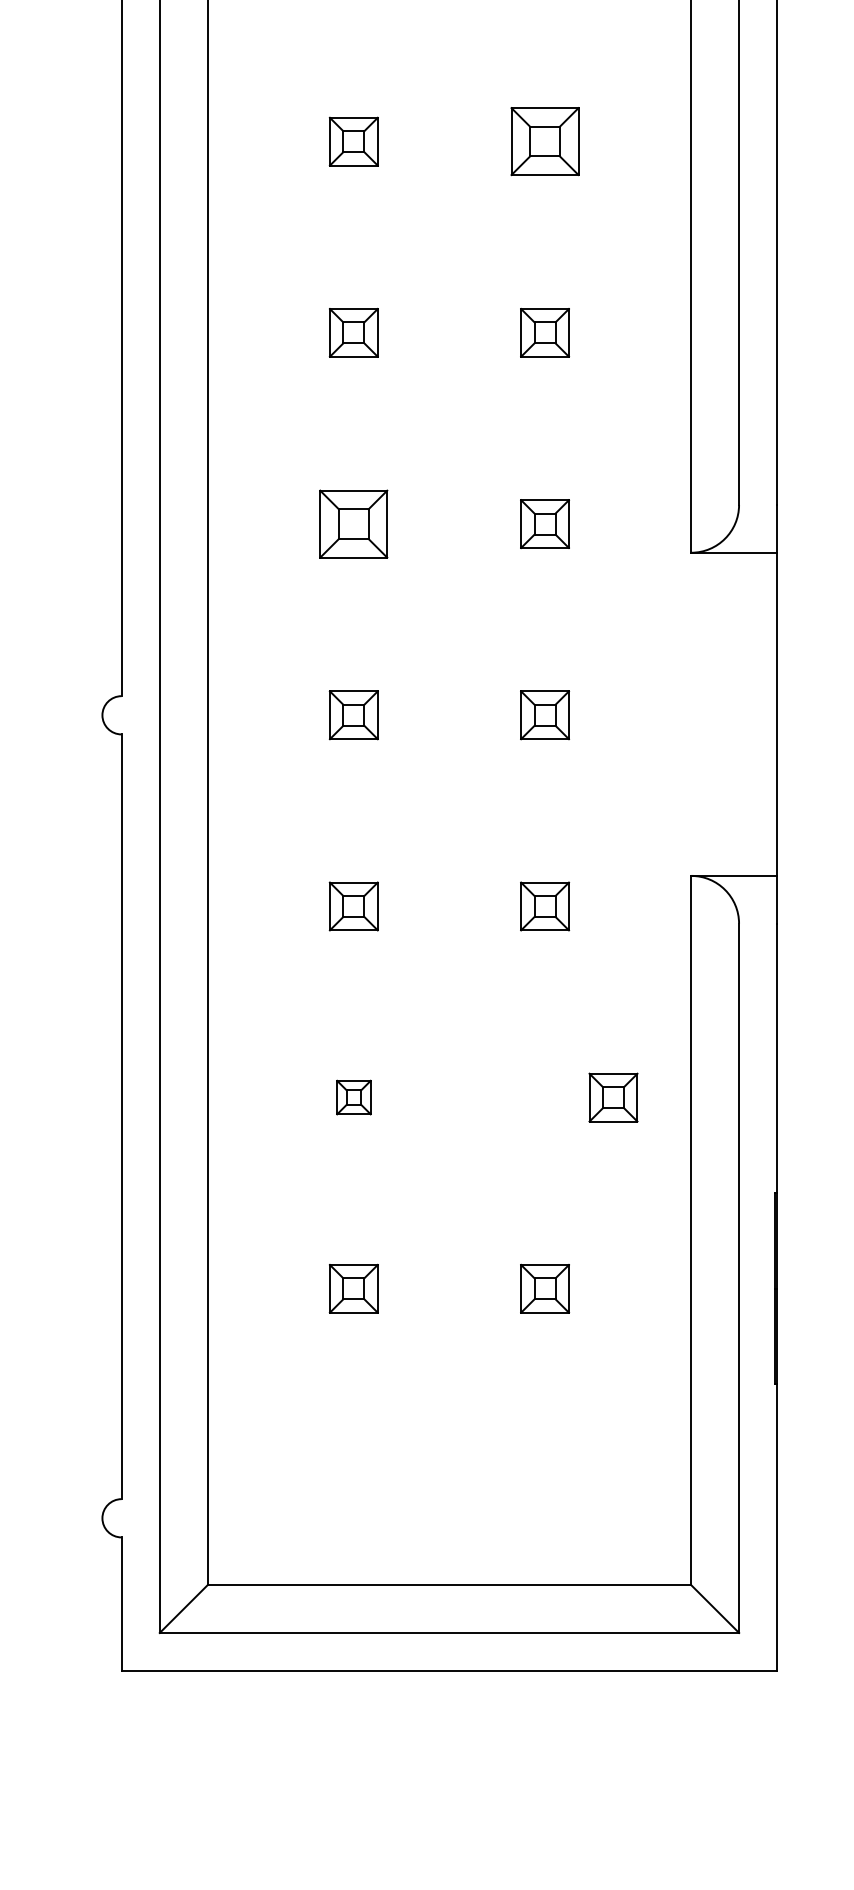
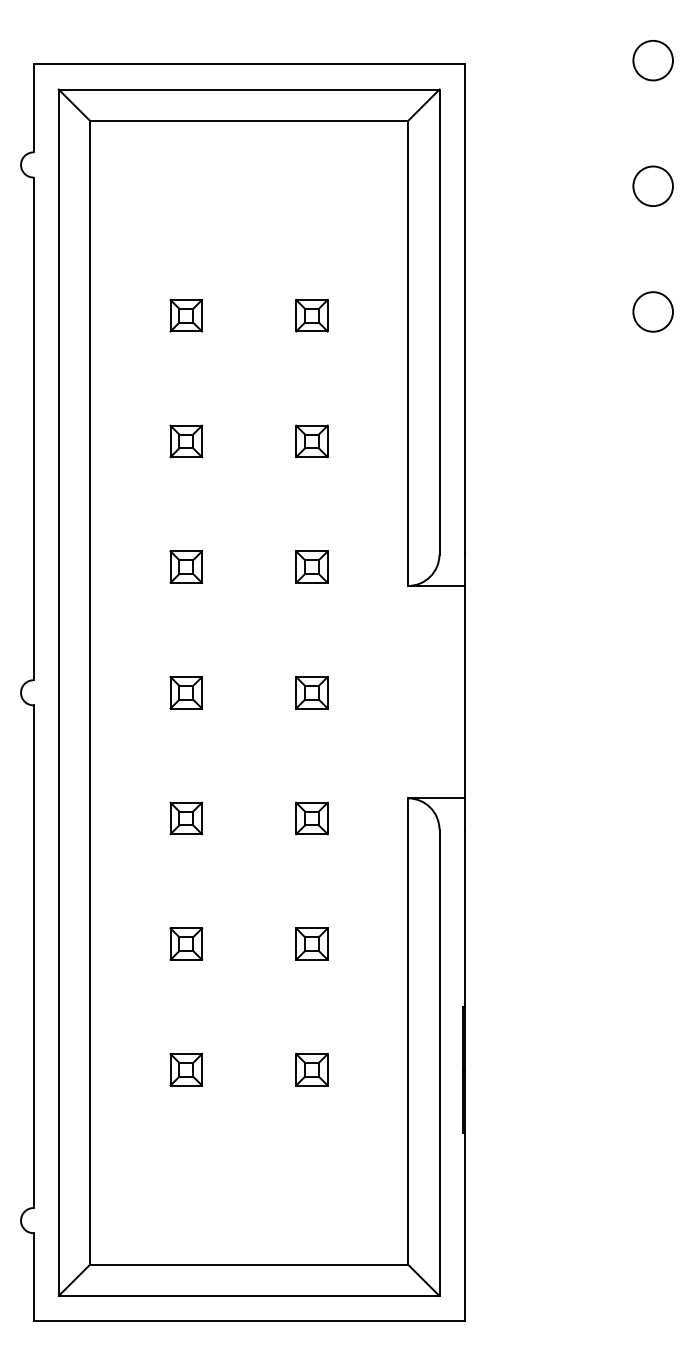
part: (544, 141) -> (311, 315), size x0.71
part: (354, 523) -> (186, 566), size x0.71
part: (354, 1096) -> (186, 943), size x1.43
part: (612, 1096) -> (311, 943), moved

